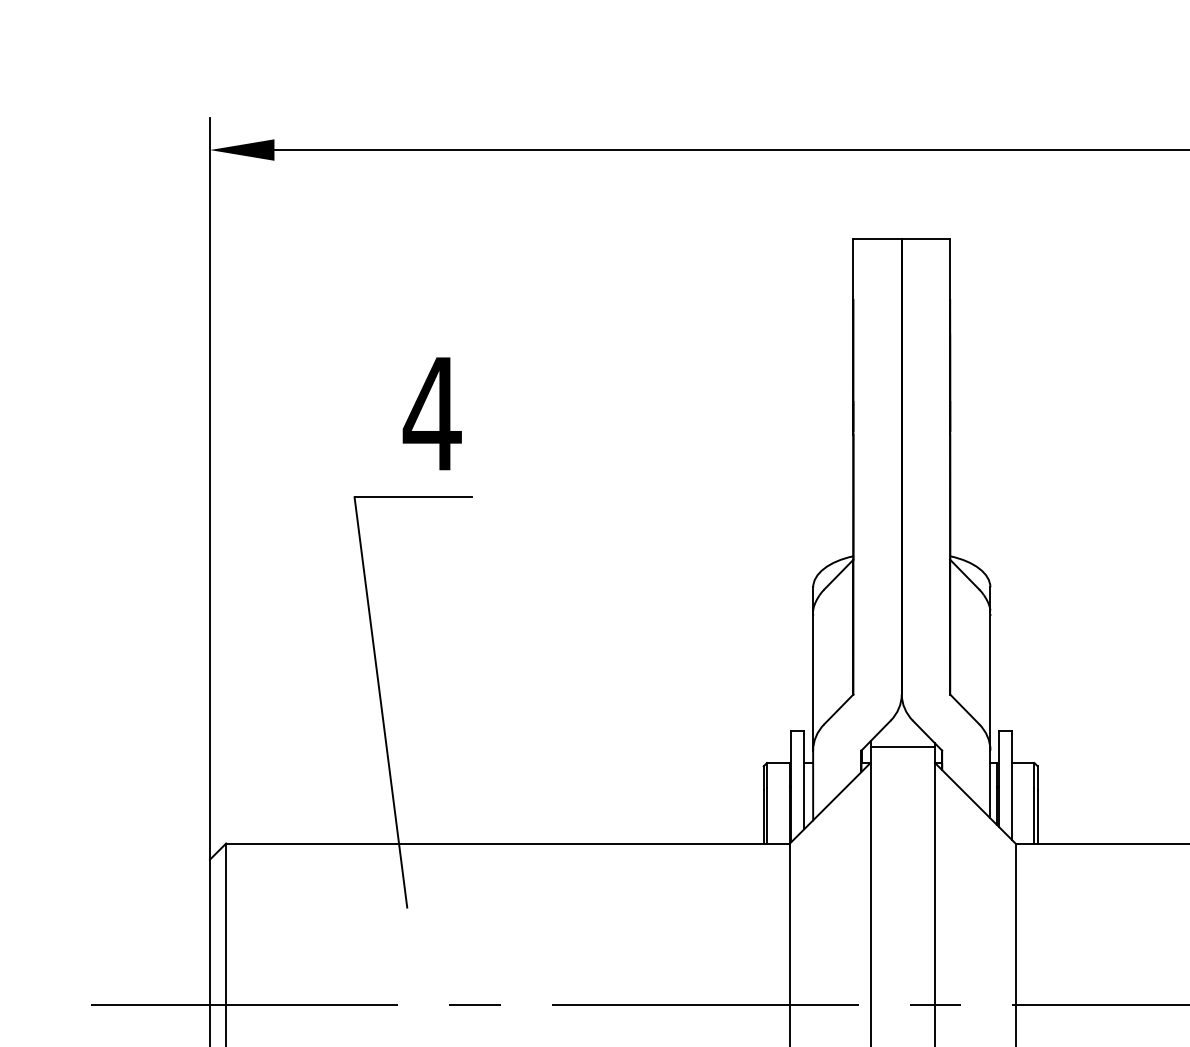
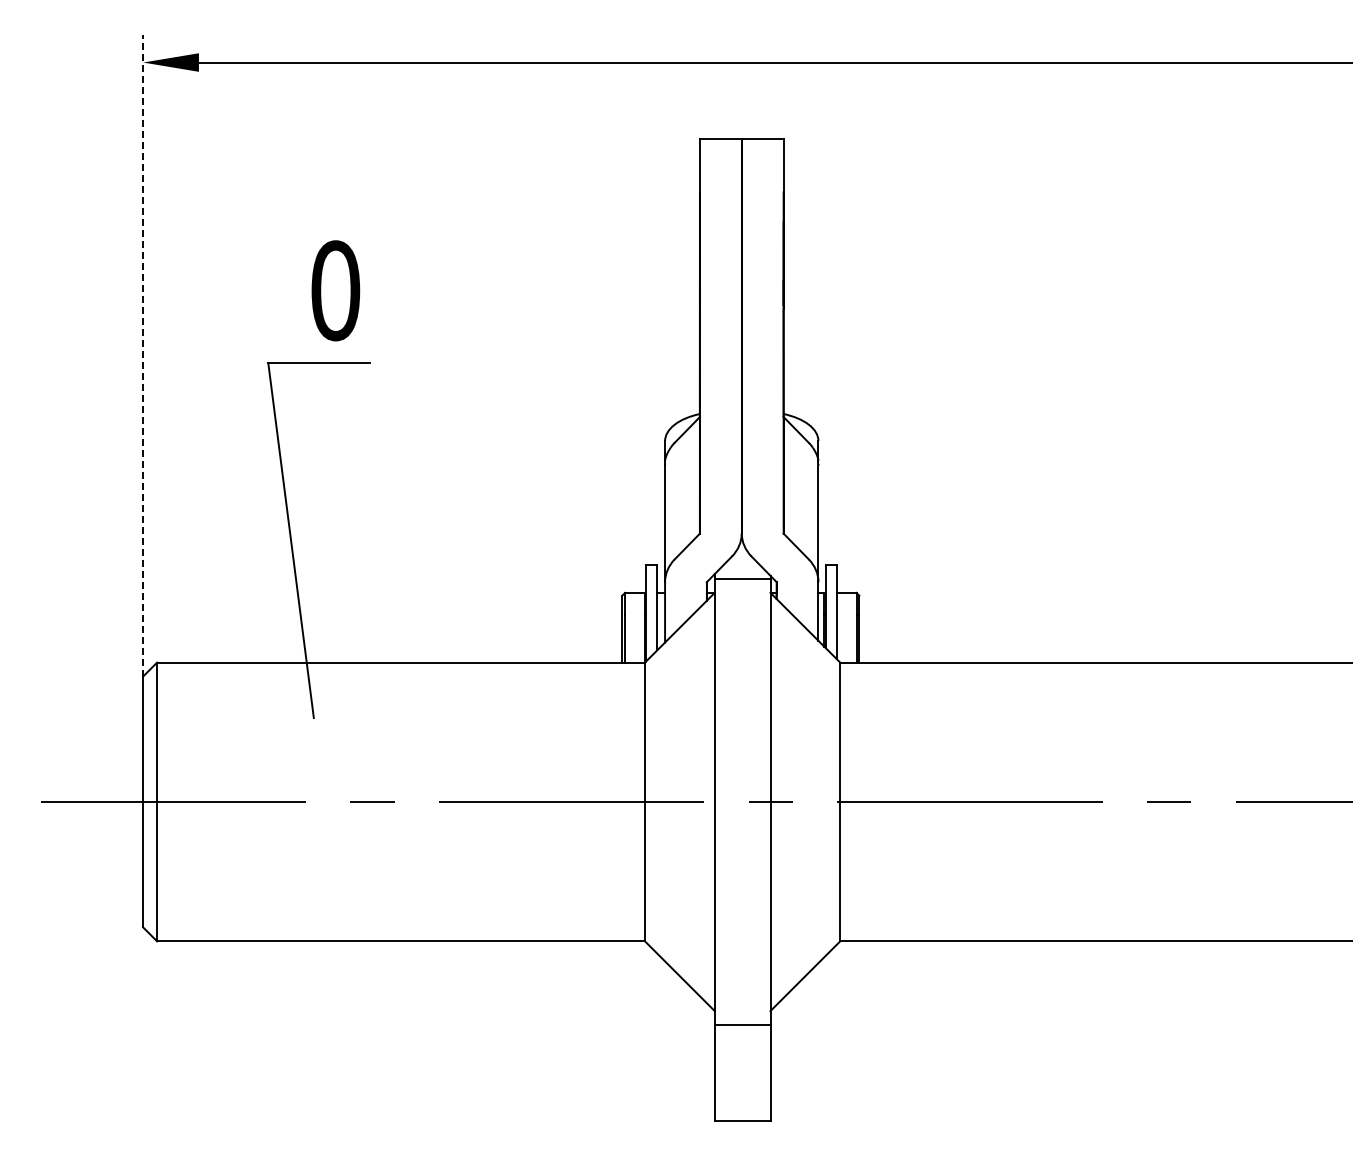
text: (432, 413) -> (335, 290), 4 -> 0
line: (210, 488) -> (143, 355), solid -> dashed

